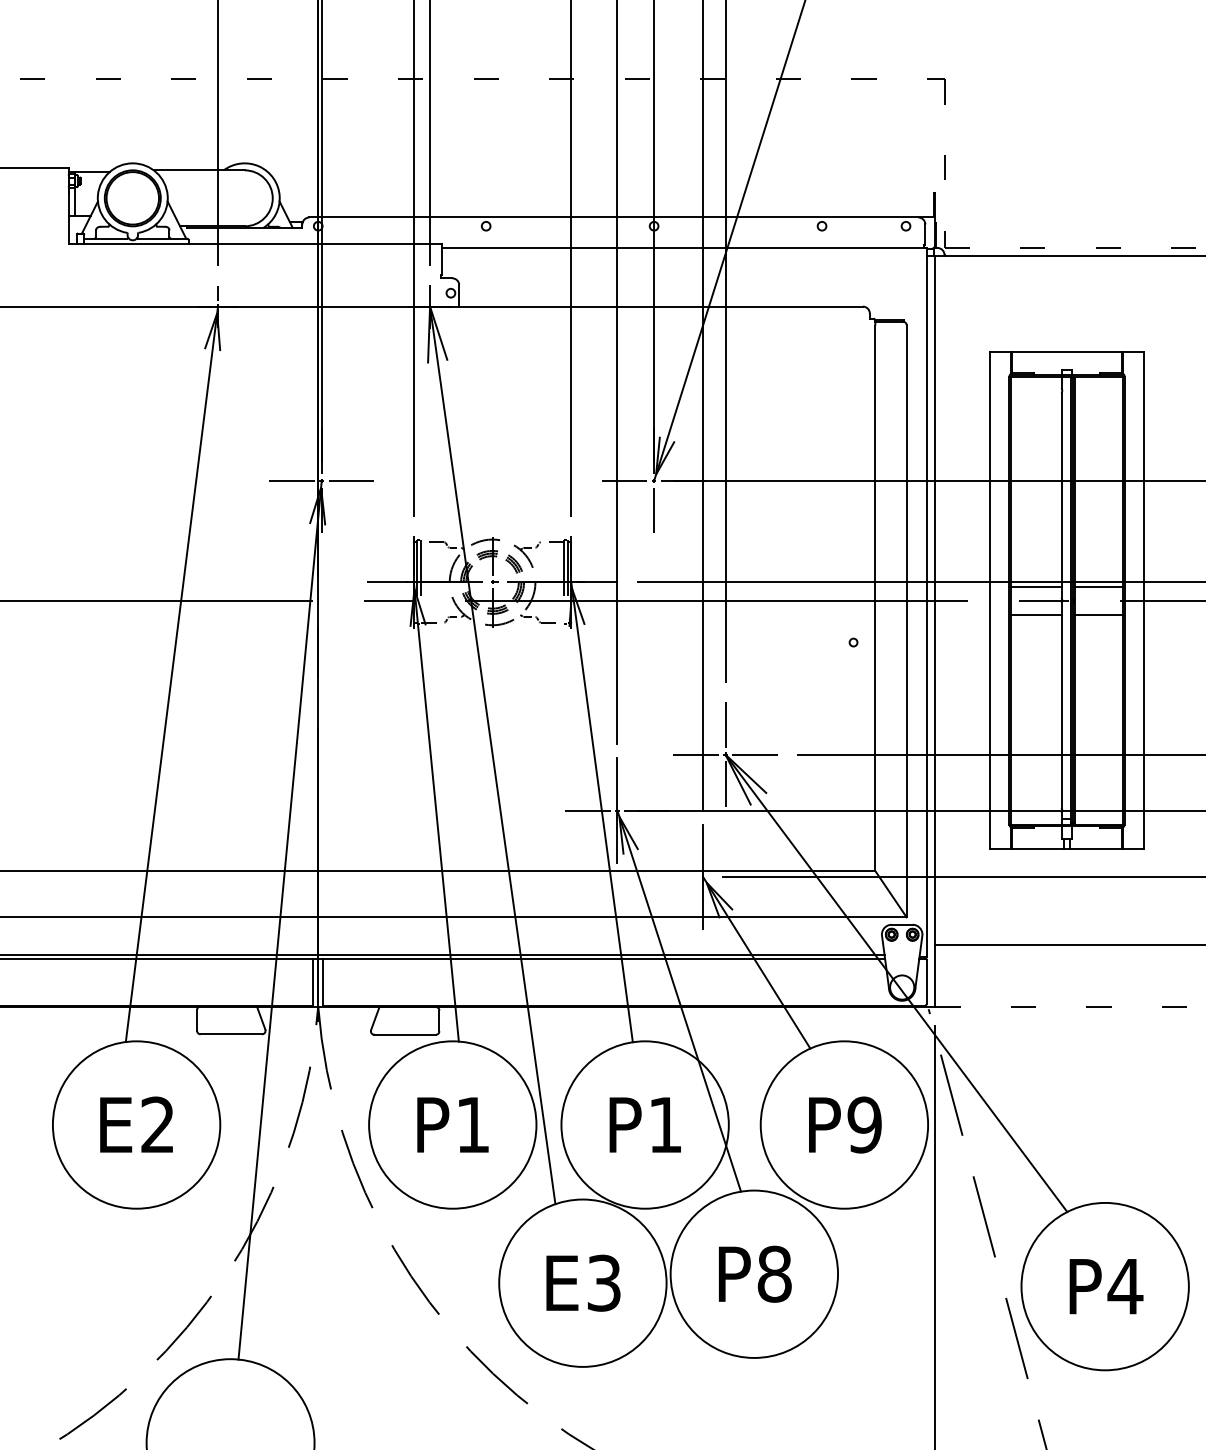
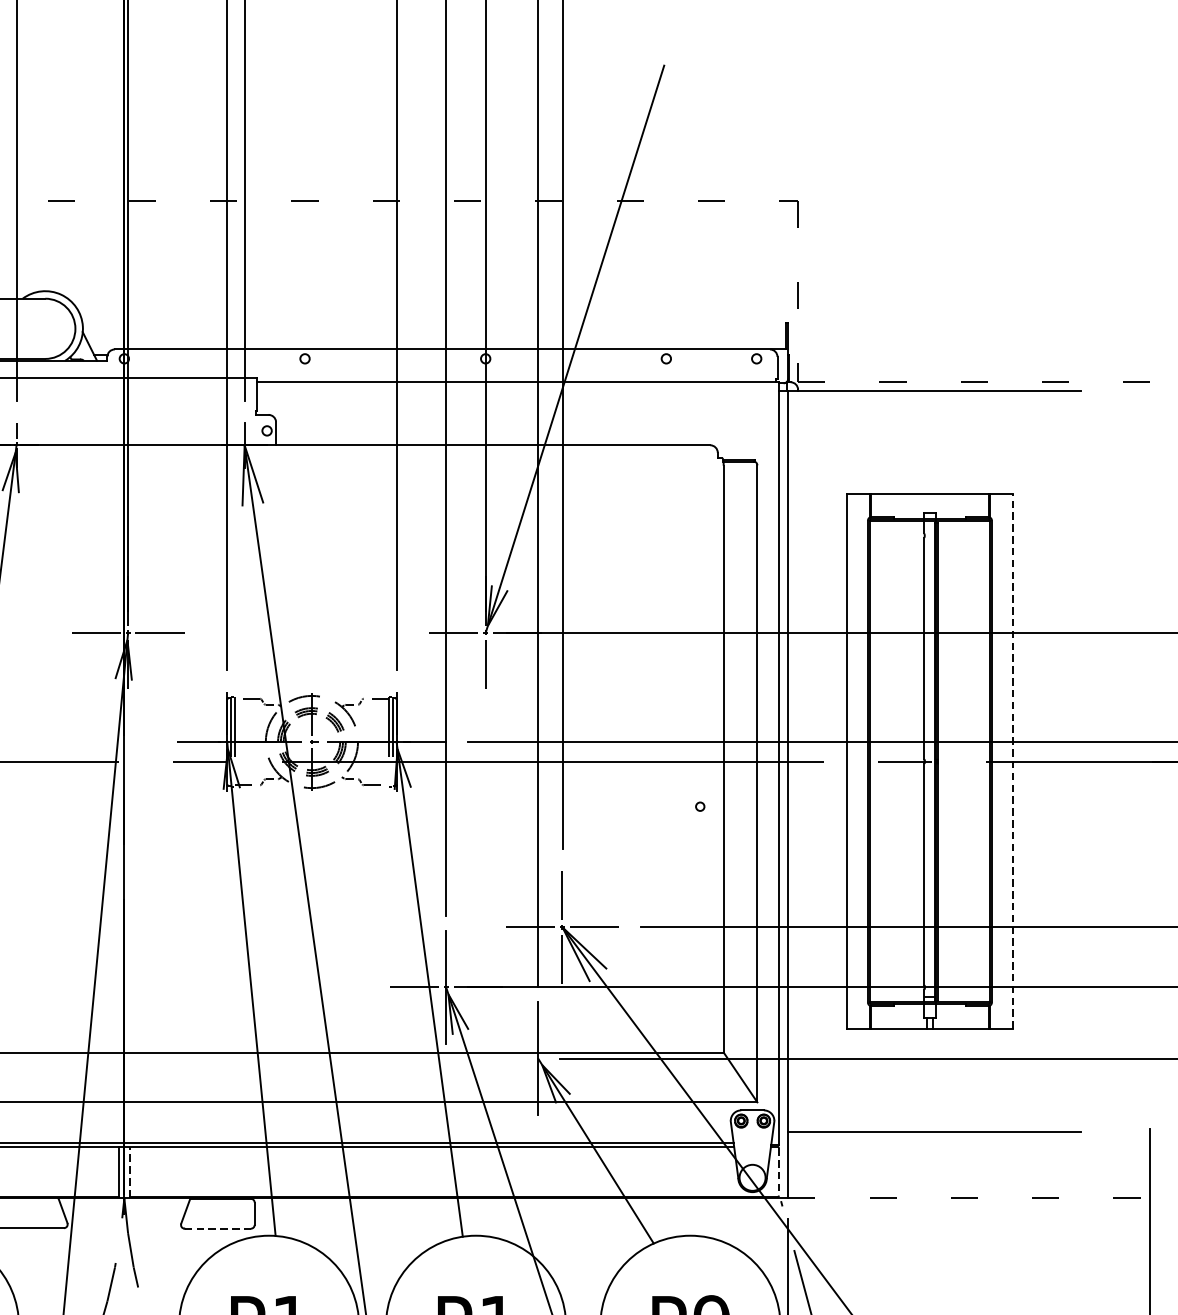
line: (1036, 586) -> (897, 746), removed
line: (1098, 586) -> (963, 746), removed
line: (1144, 600) -> (1013, 761), solid -> dashed
line: (1036, 614) -> (897, 776), removed
line: (1098, 614) -> (963, 776), removed
line: (323, 981) -> (130, 1171), solid -> dashed
line: (926, 982) -> (778, 1172), solid -> dashed
line: (405, 1034) -> (218, 1228), solid -> dashed

